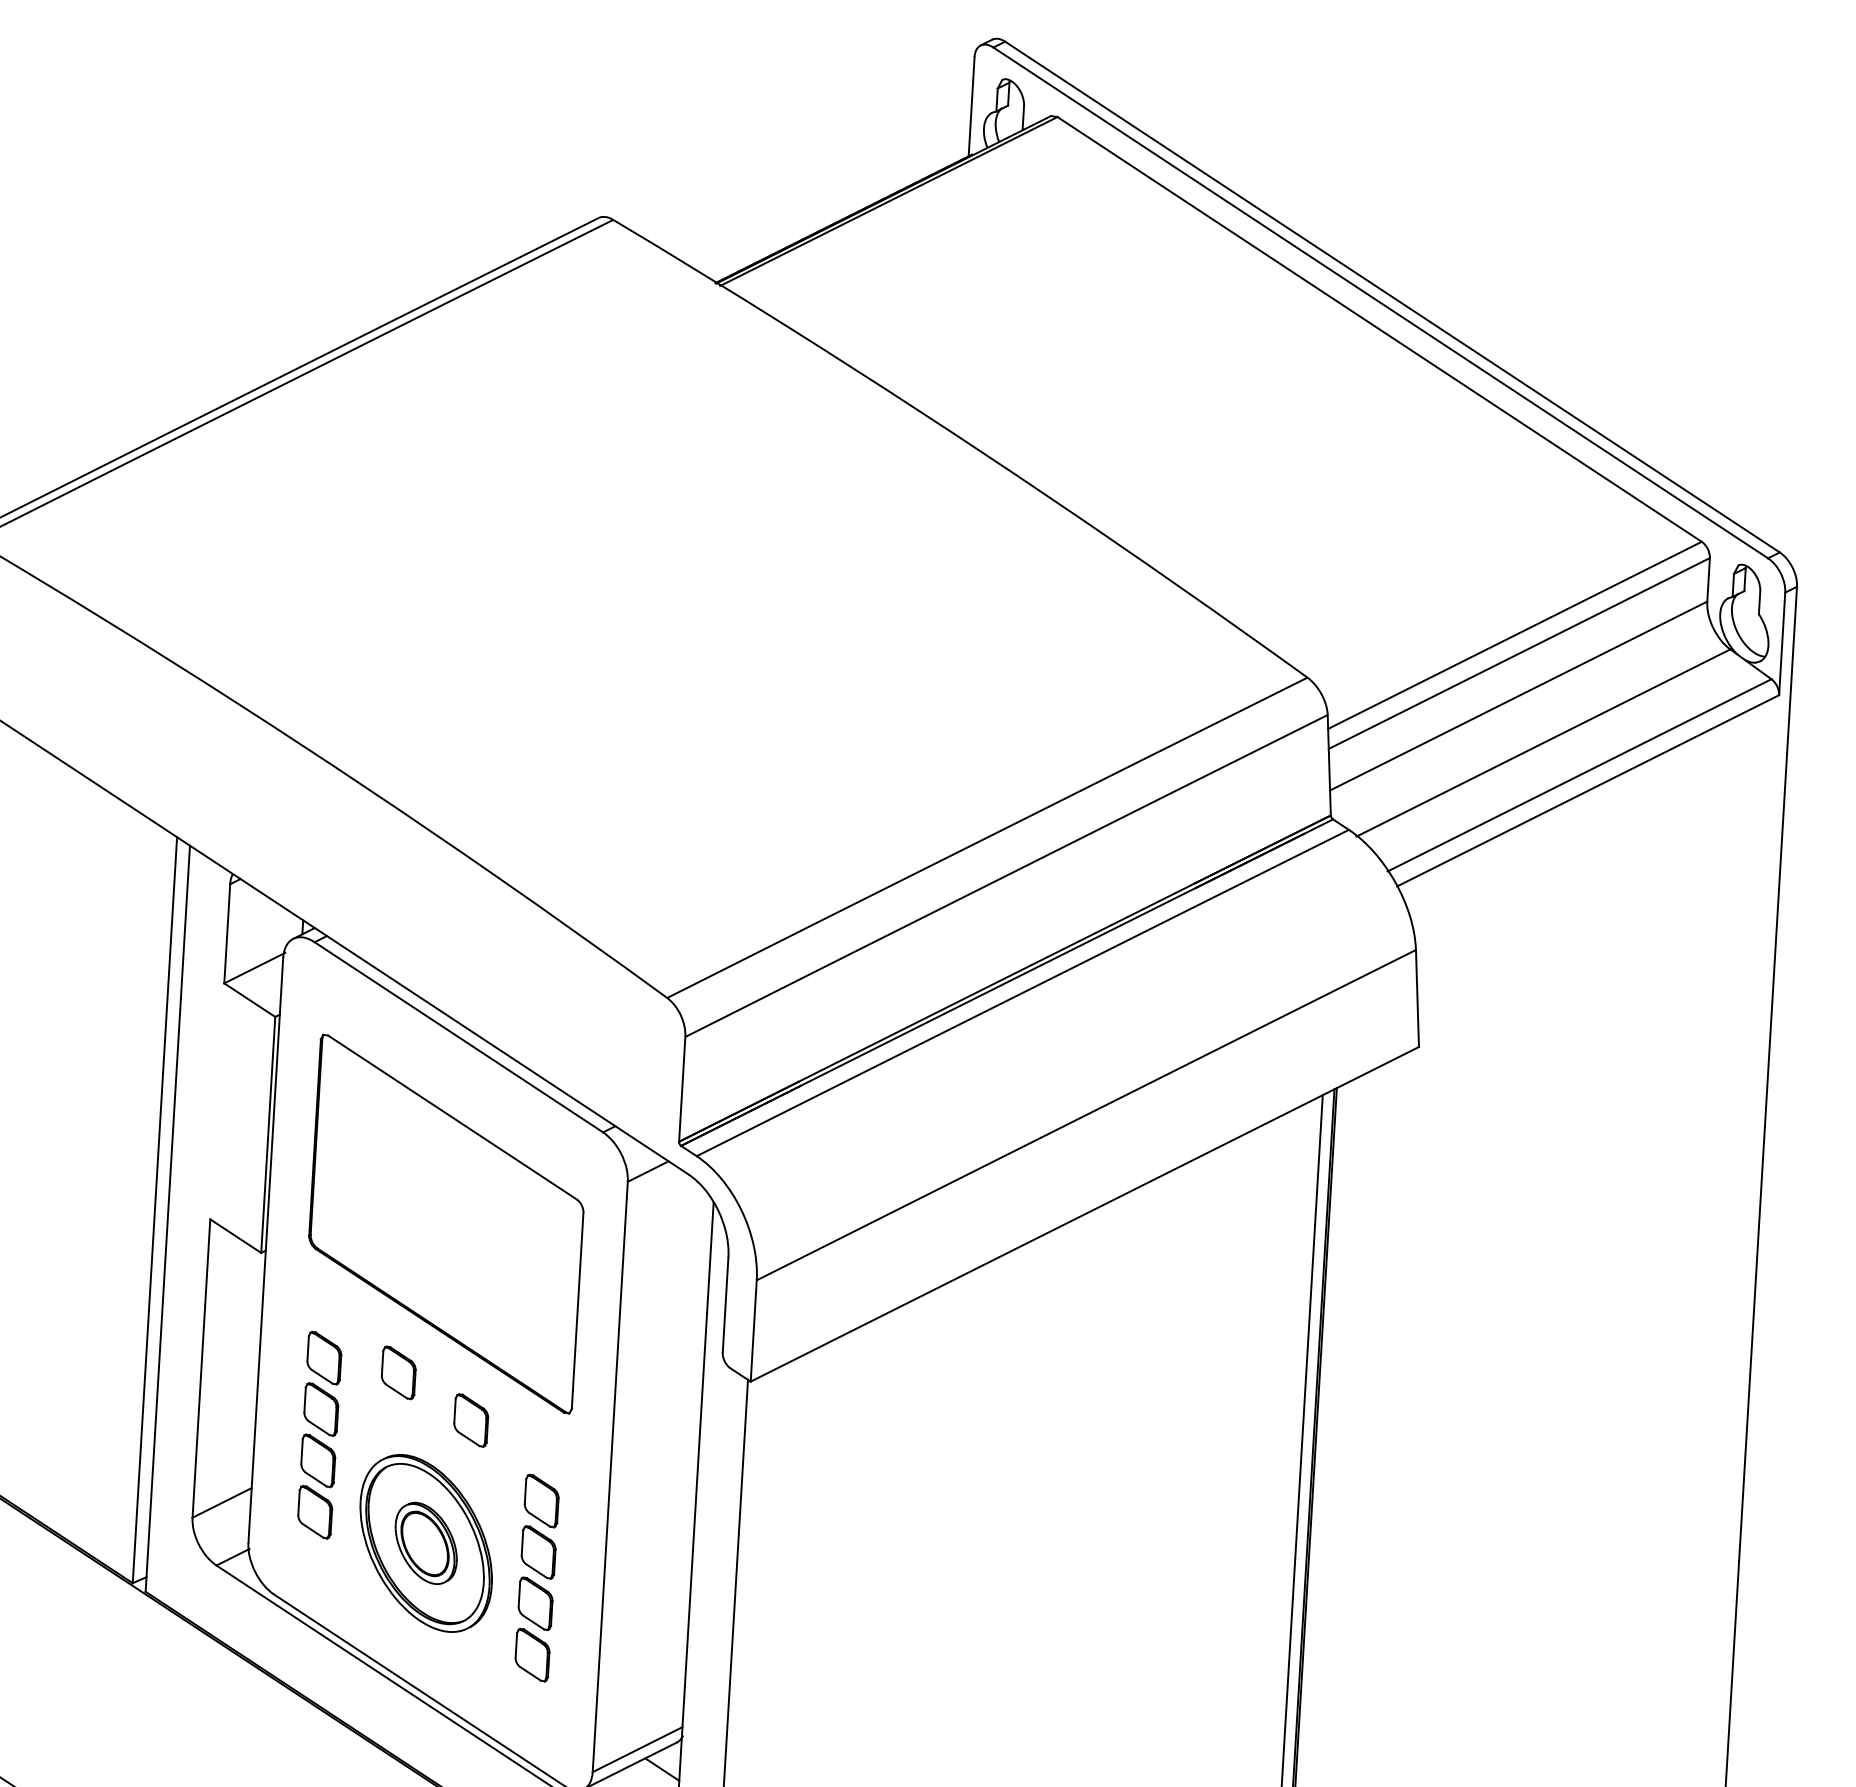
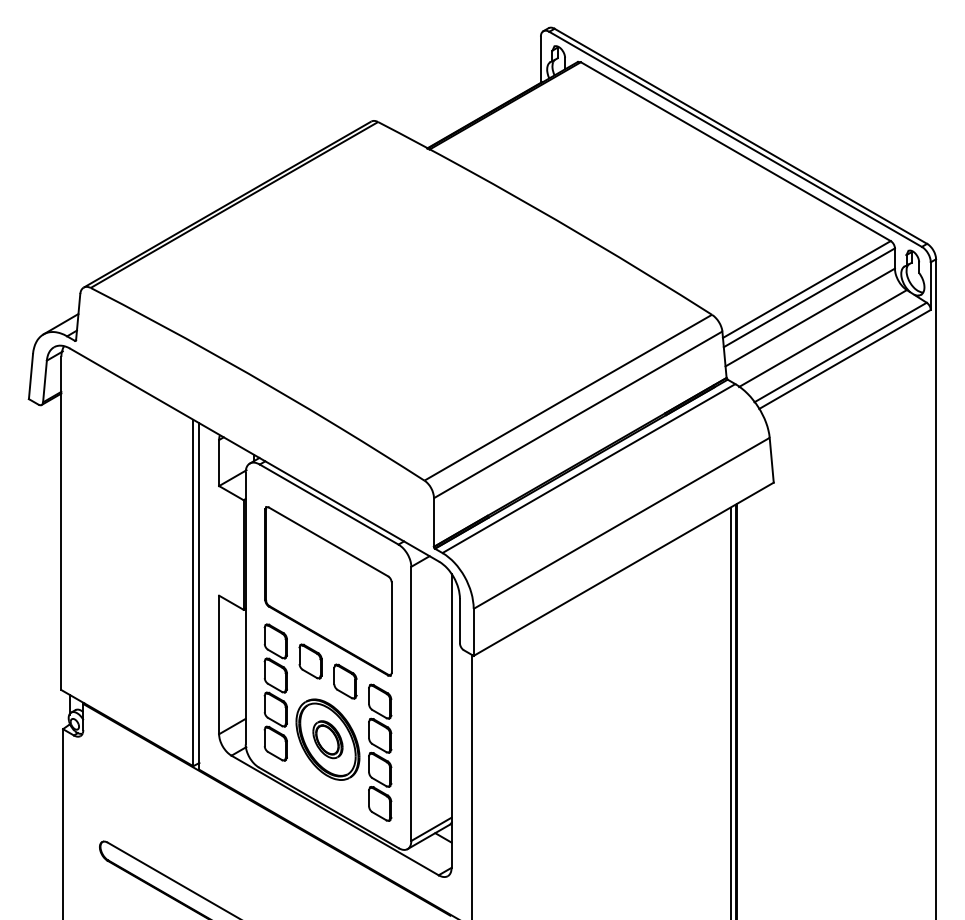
part: (398, 1372) -> (310, 661), size x1.43
part: (471, 1420) -> (345, 681), size x1.43
part: (319, 1435) -> (275, 692), size x1.43
part: (537, 1577) -> (380, 752), size x1.43

